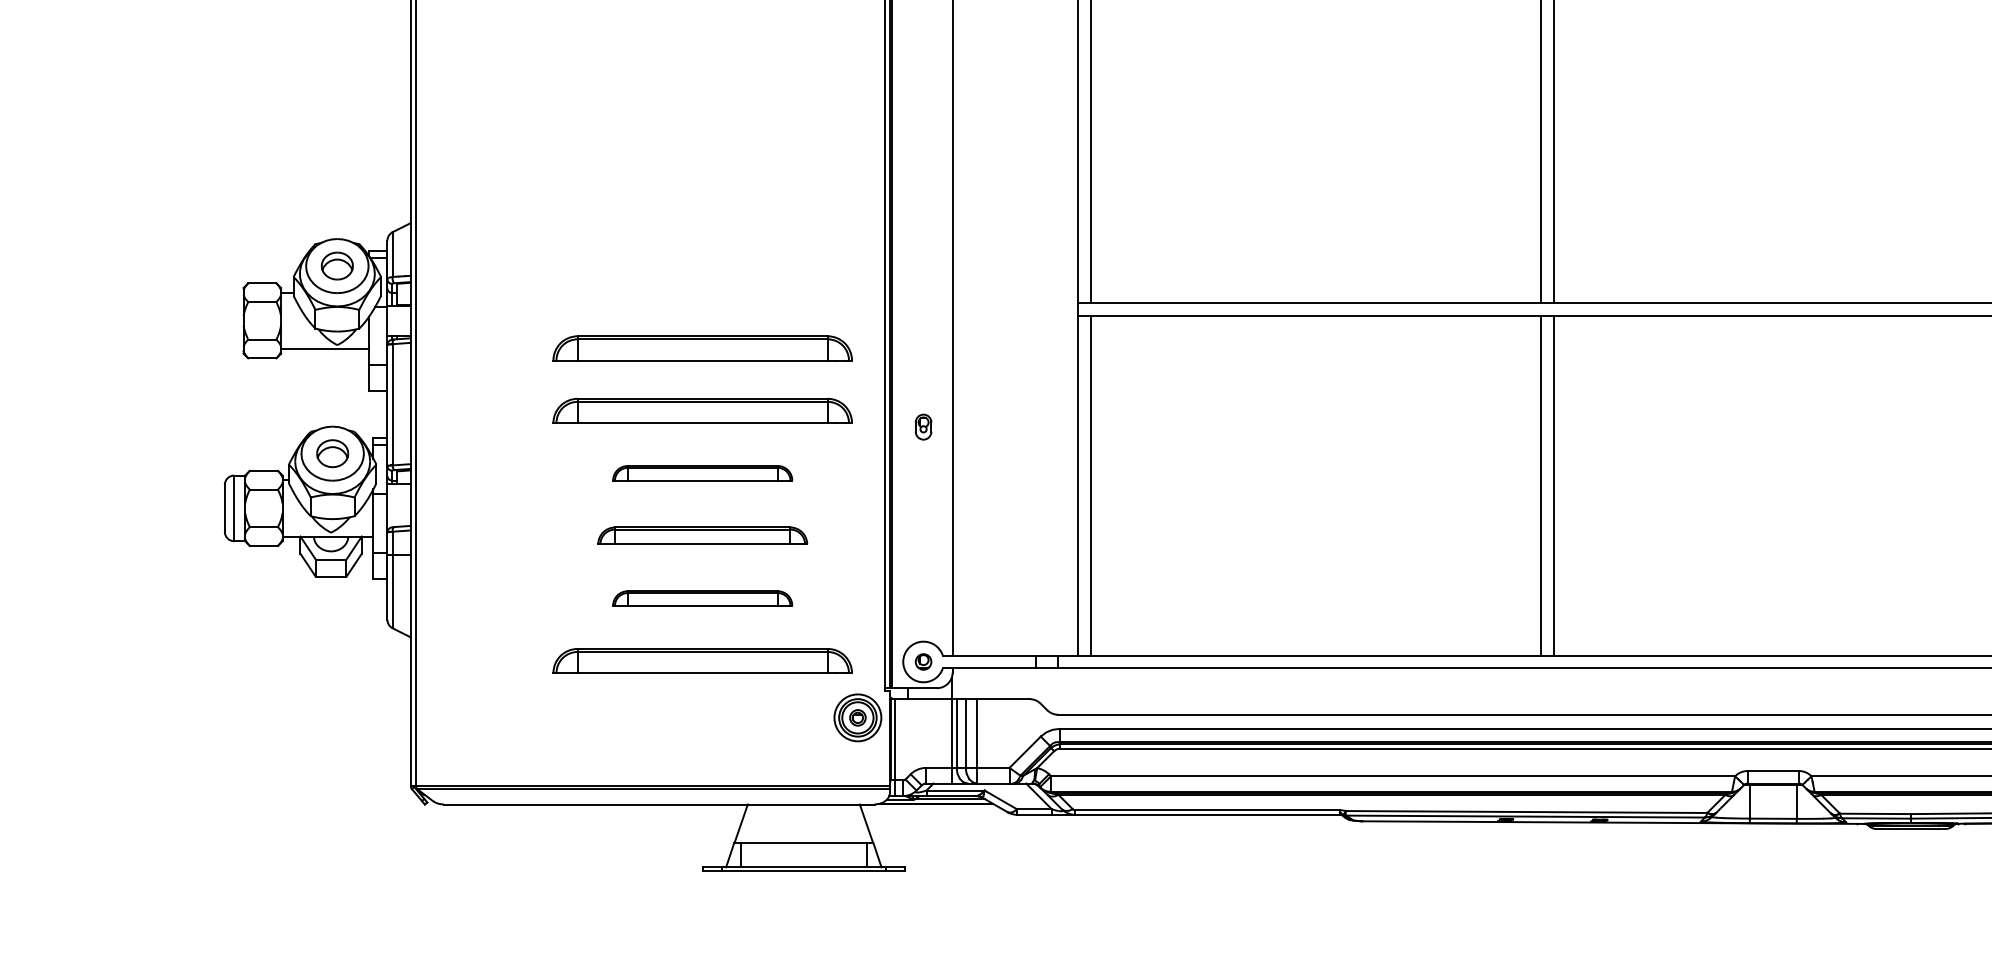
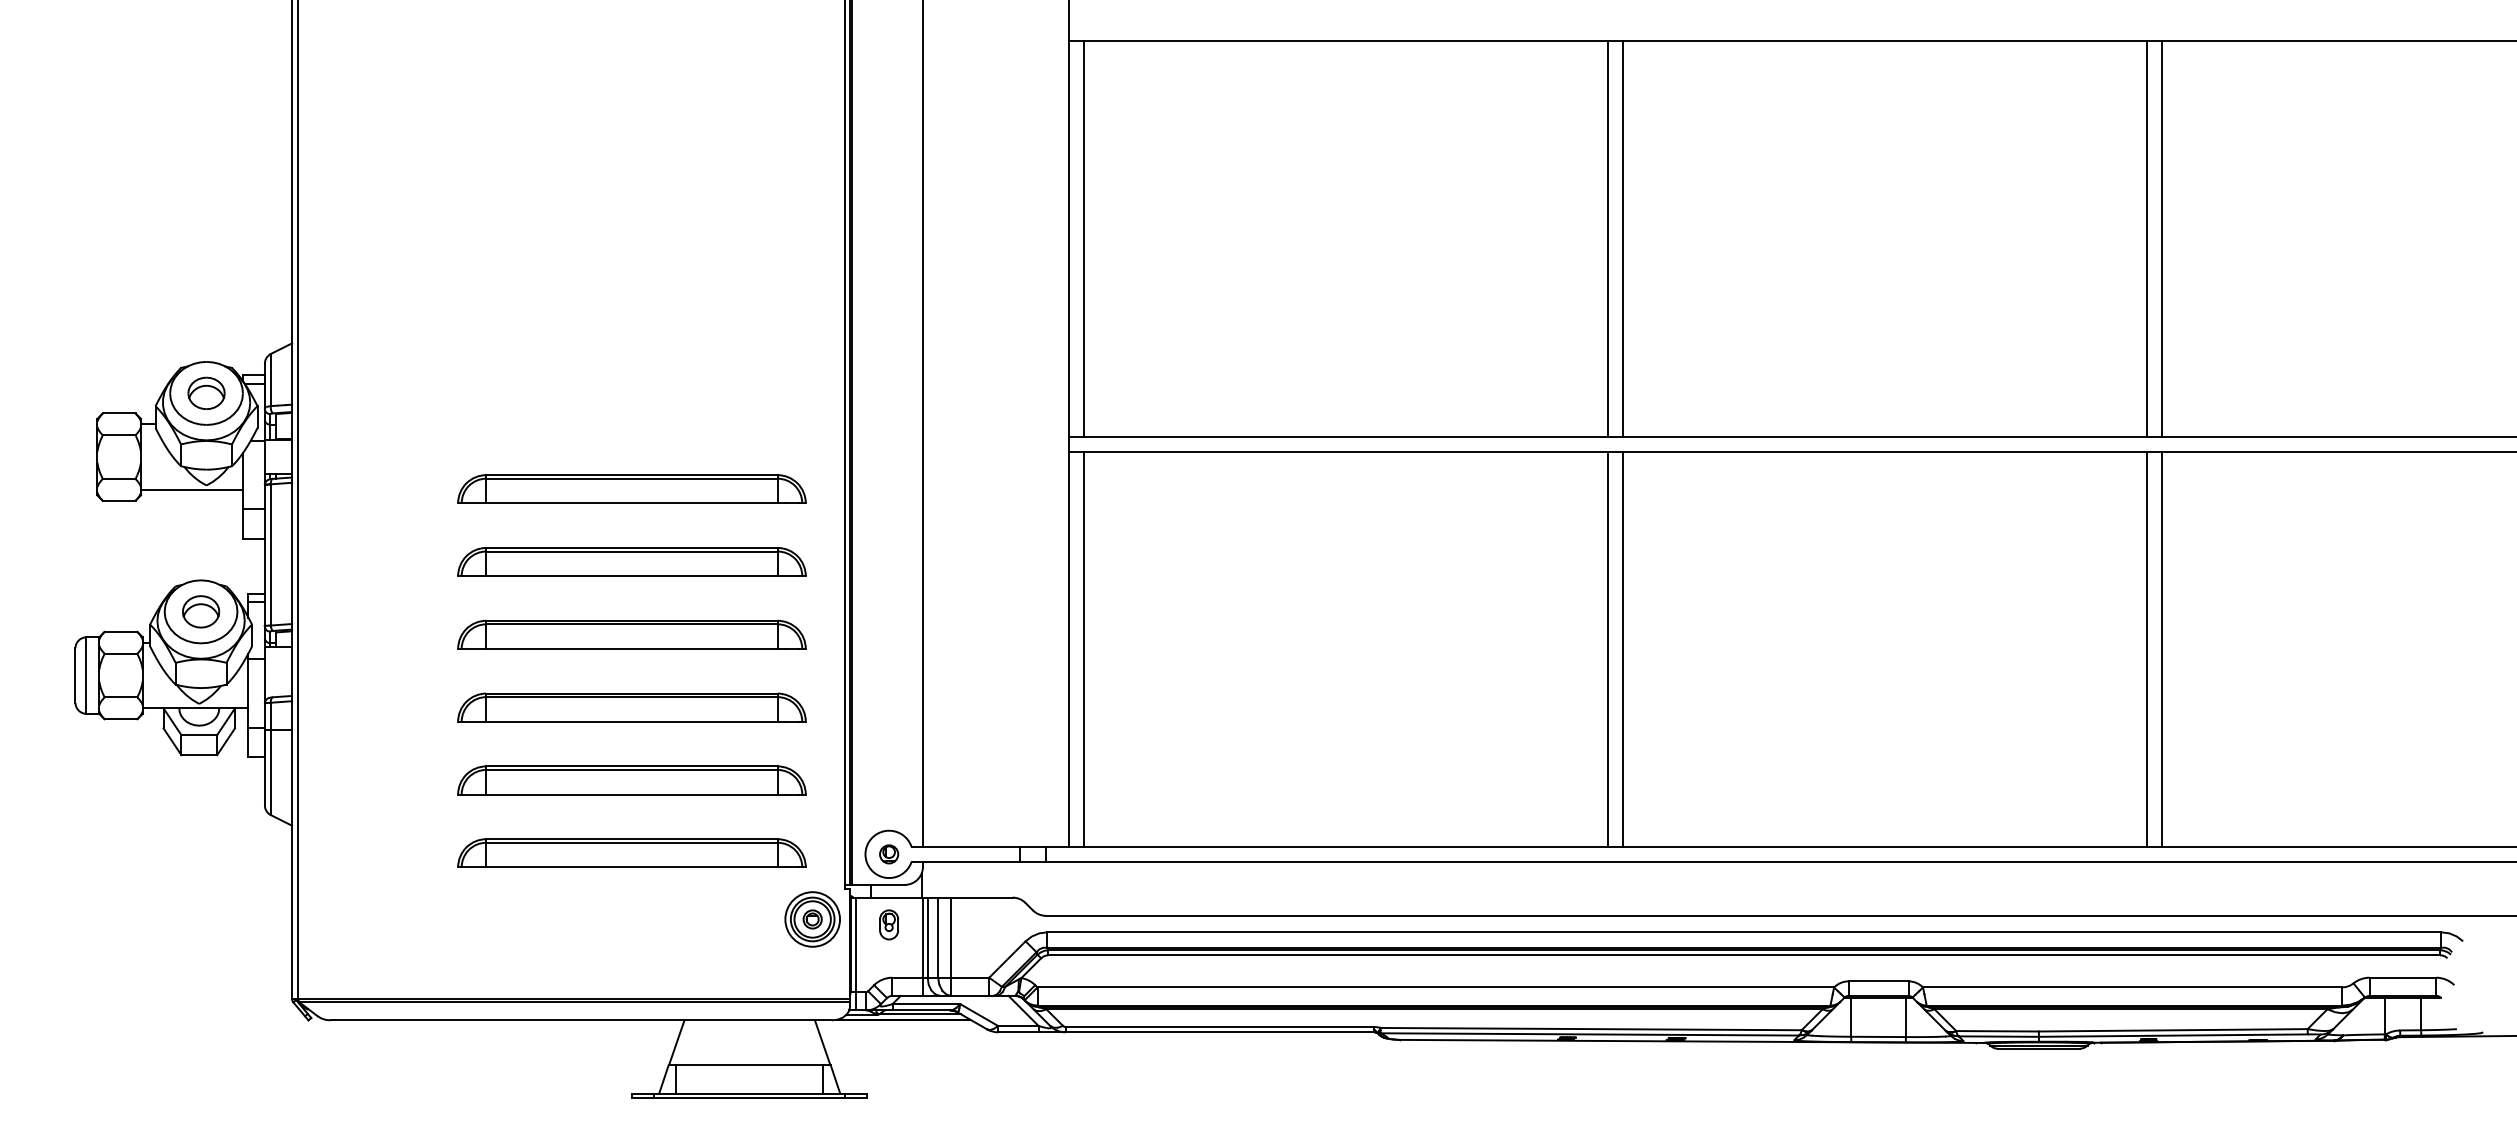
part: (923, 426) -> (889, 924), moved
part: (702, 473) -> (631, 634), size x1.67
part: (702, 535) -> (631, 707), size x1.43
part: (702, 598) -> (631, 780), size x1.67

